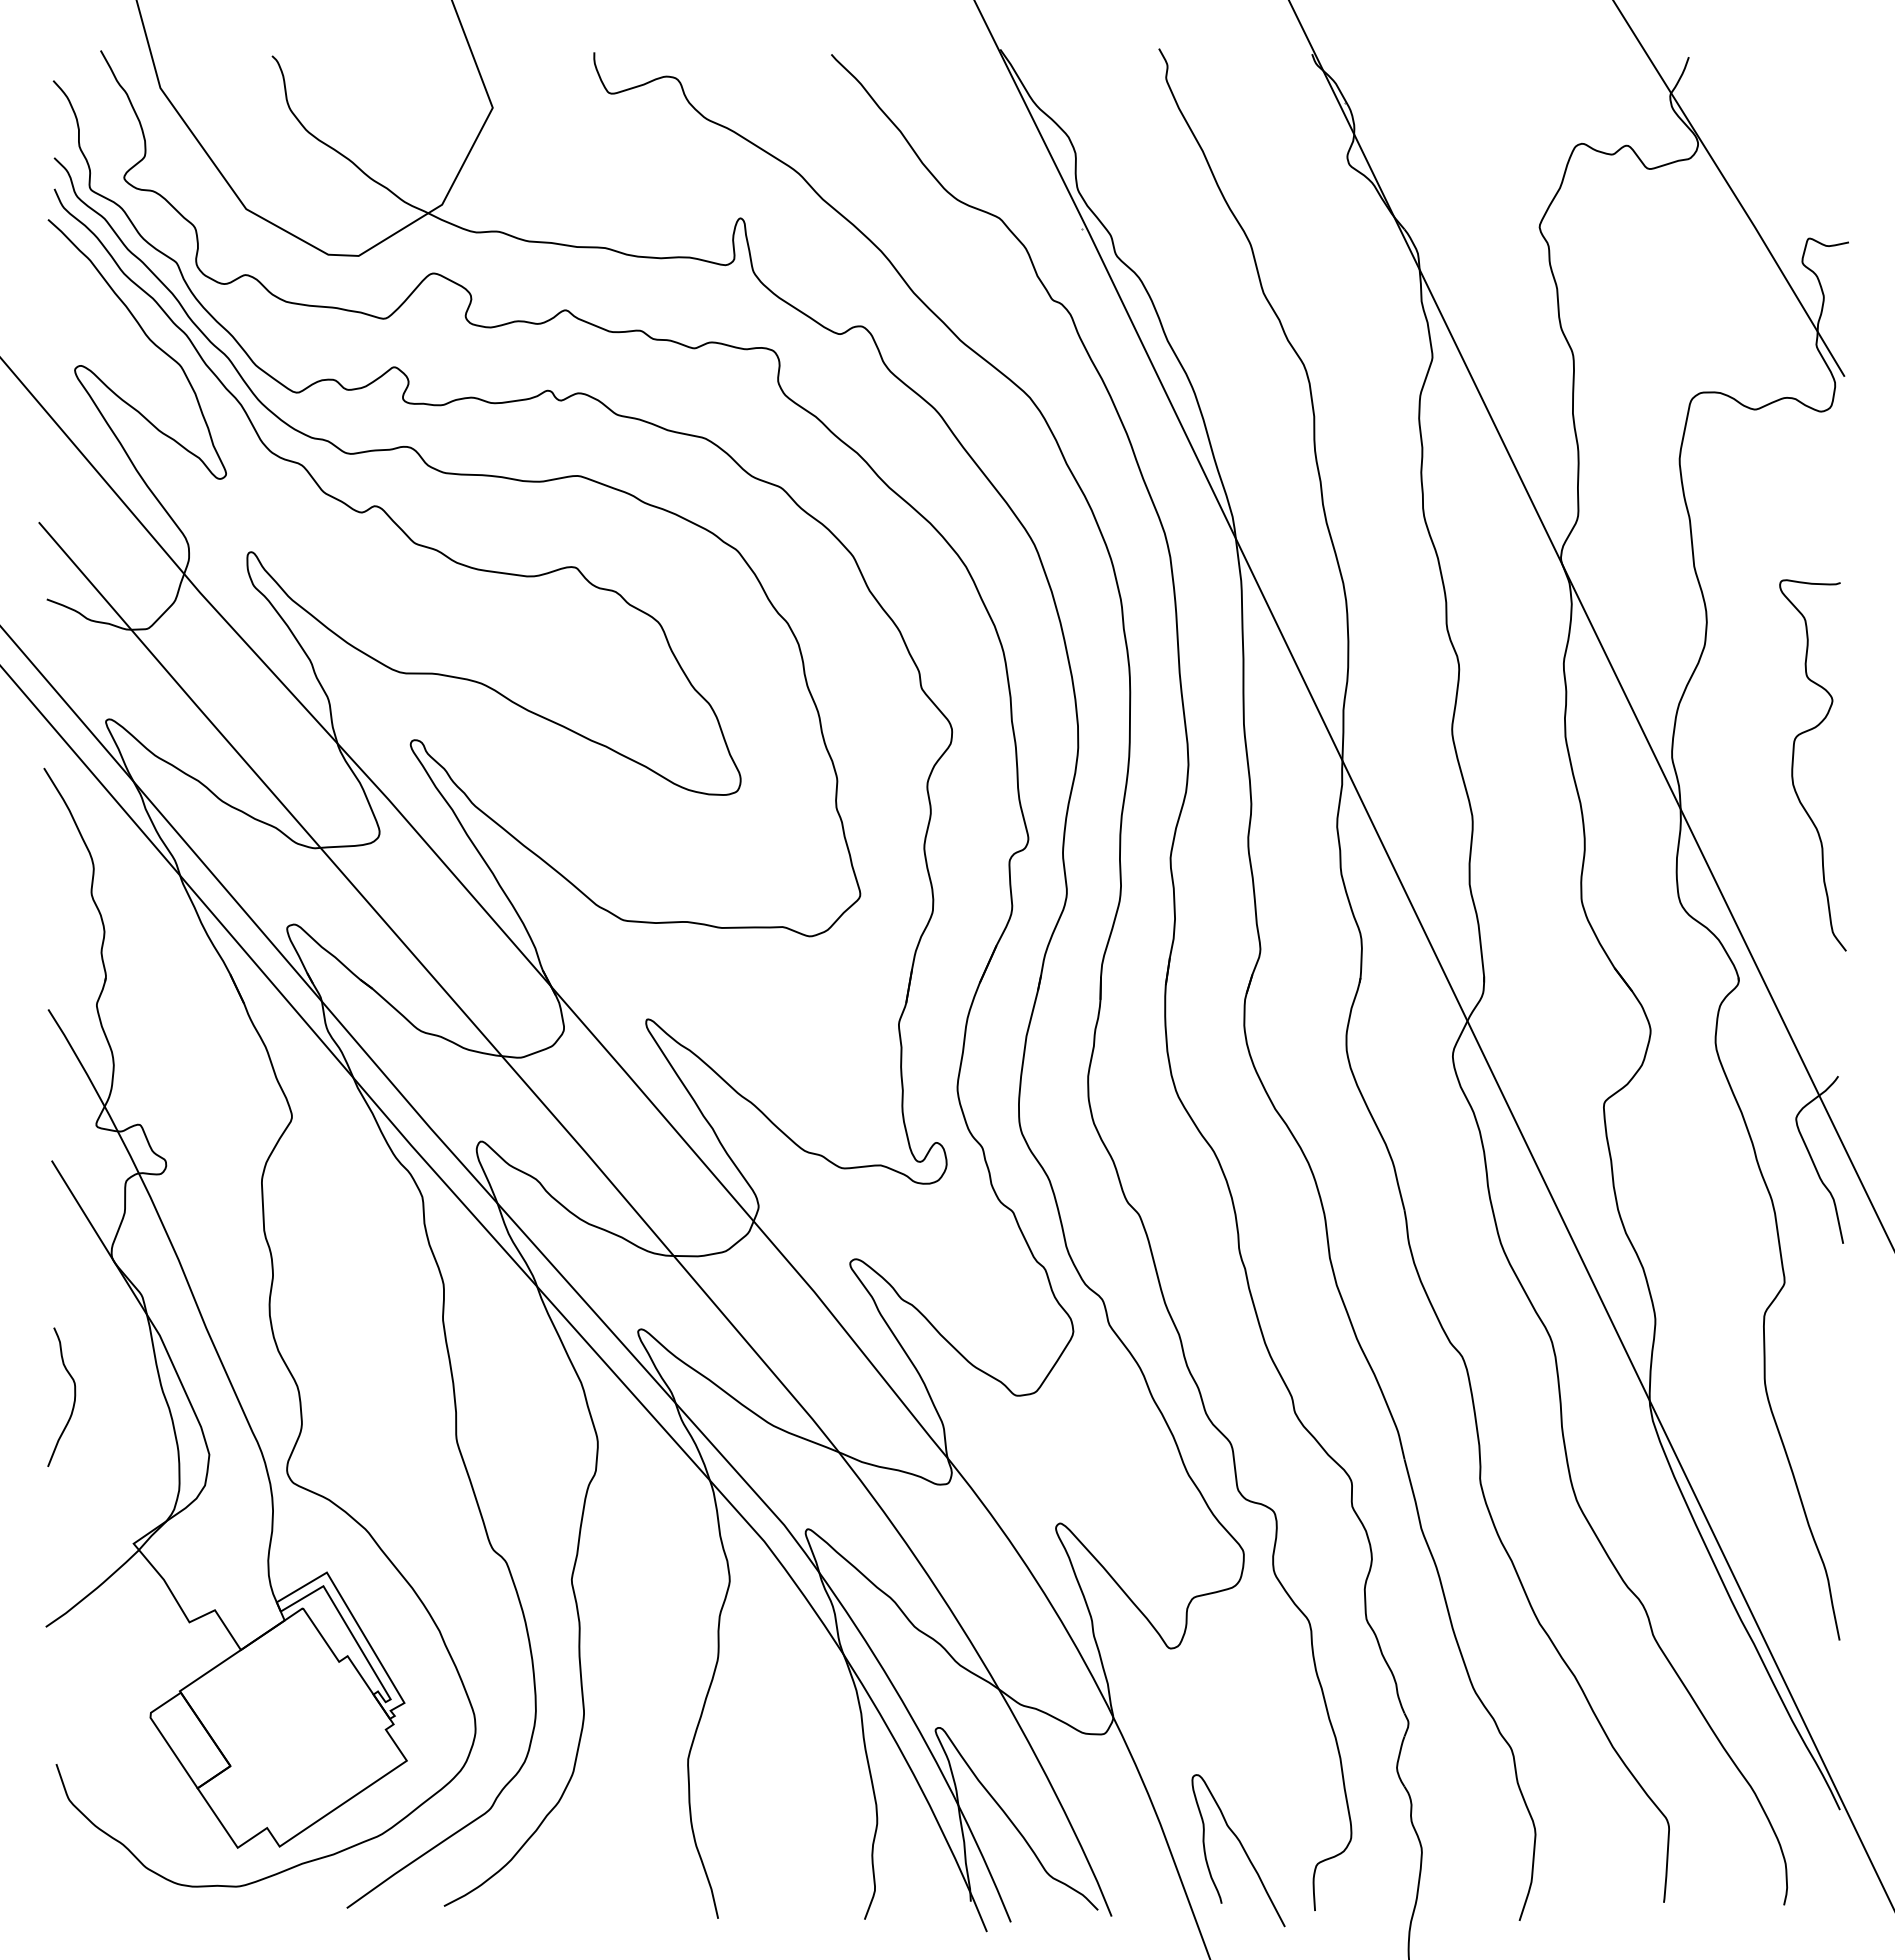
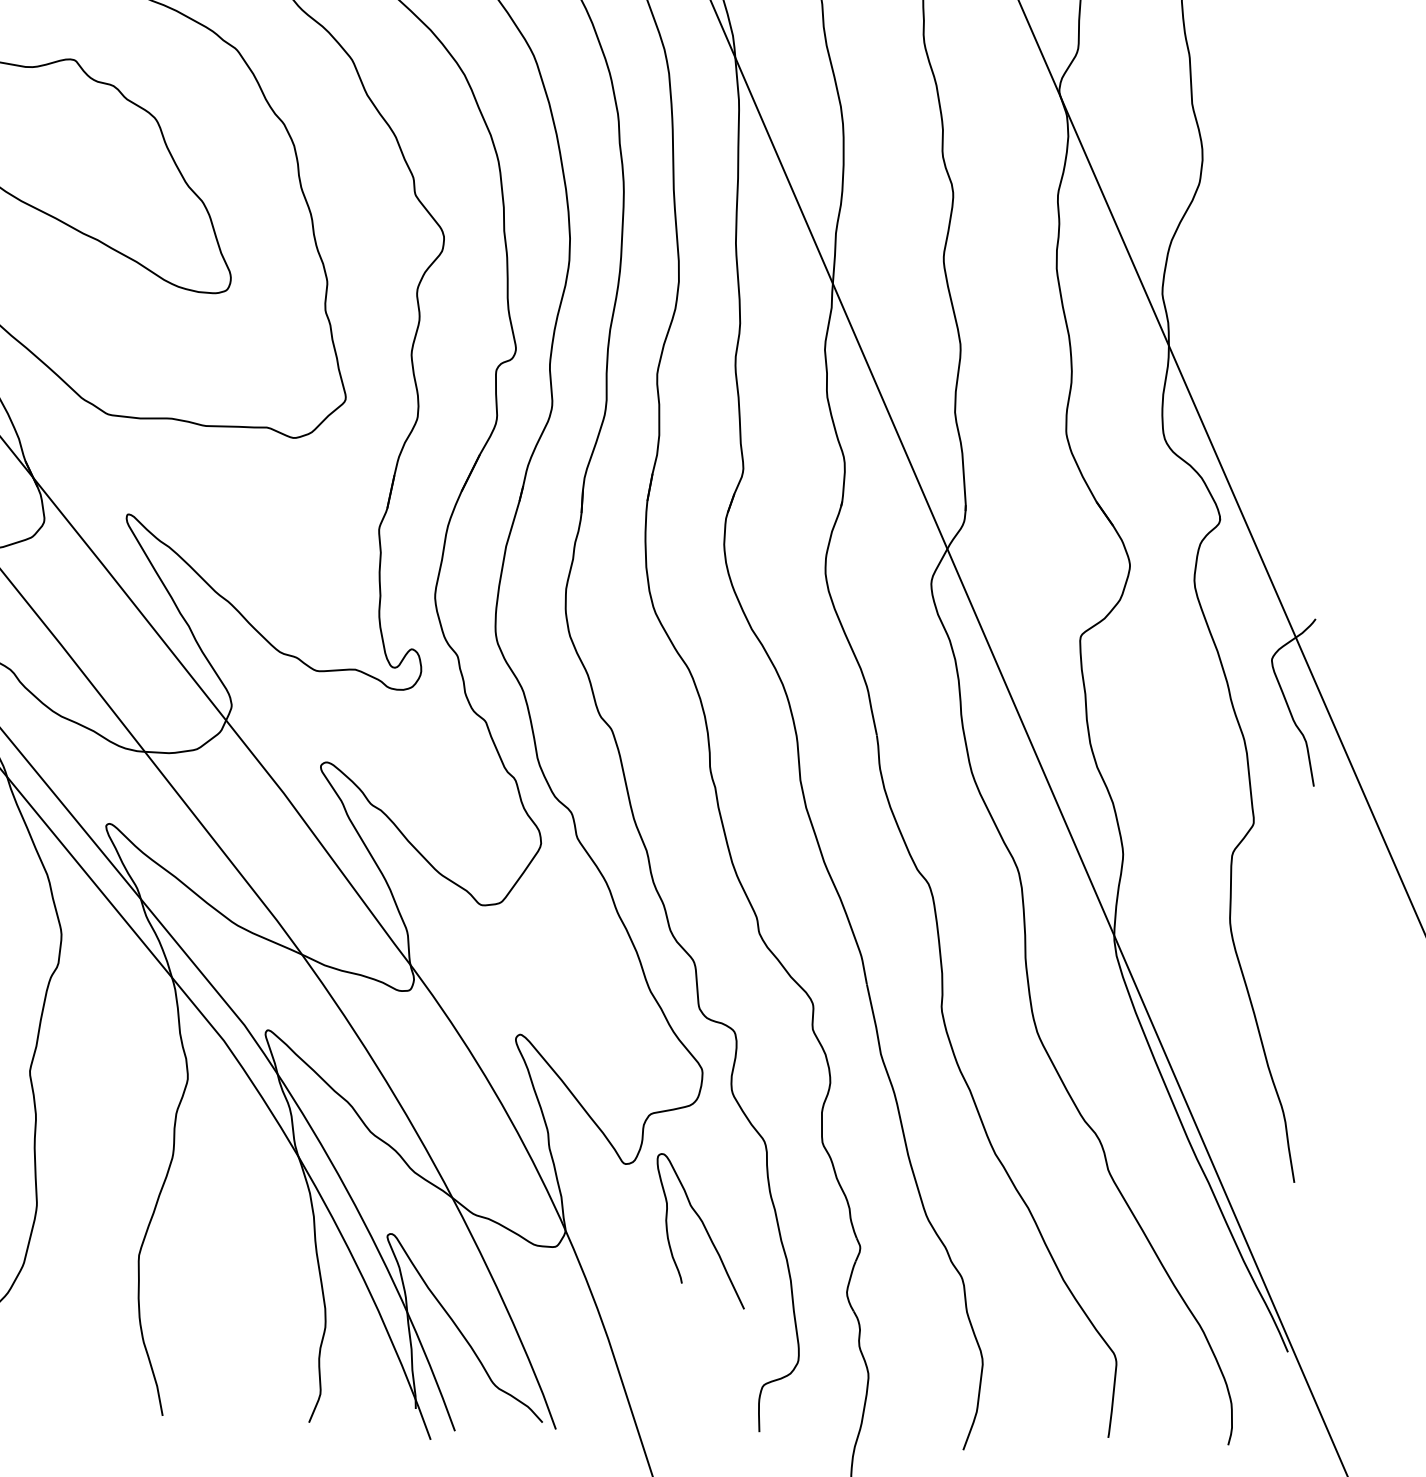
curve: (1793, 765) -> (1283, 306), removed
curve: (1241, 1847) -> (703, 1228), moved

